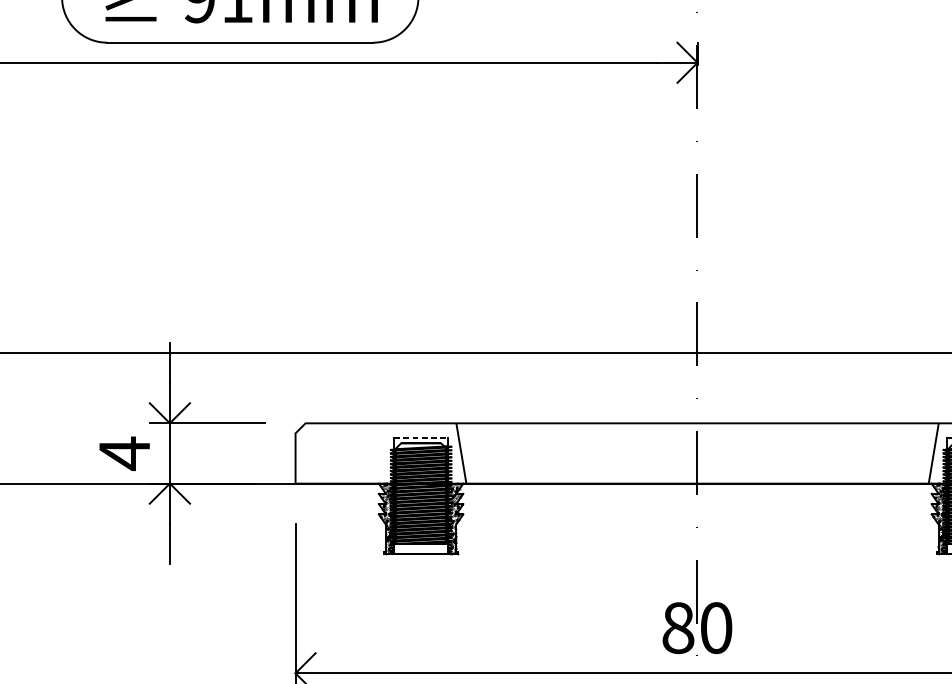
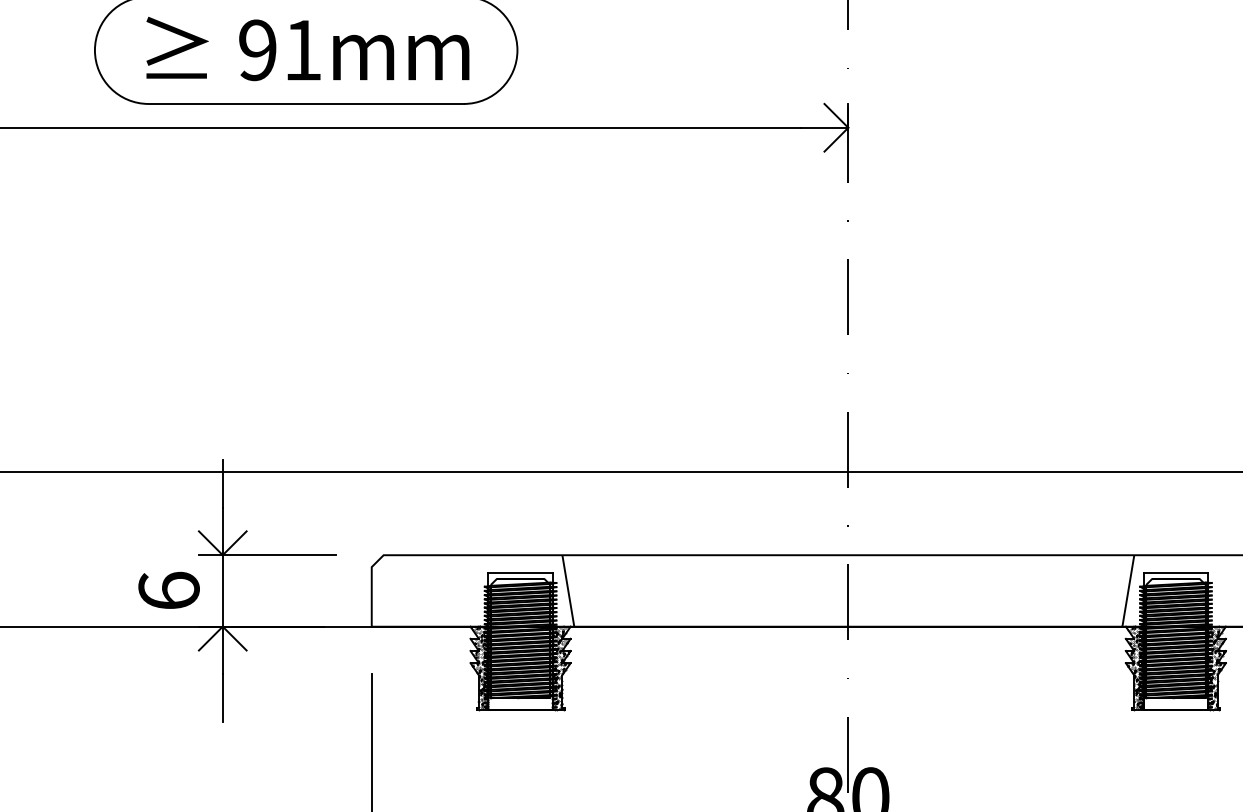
line: (421, 438) -> (521, 573), dashed -> solid
text: (124, 453) -> (168, 590), 4 -> 6

